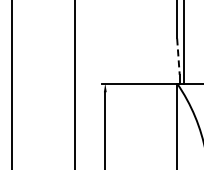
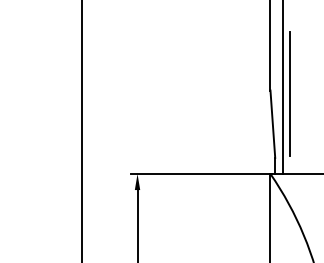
line: (187, 39) -> (289, 92), added
line: (178, 57) -> (272, 125), dashed -> solid

